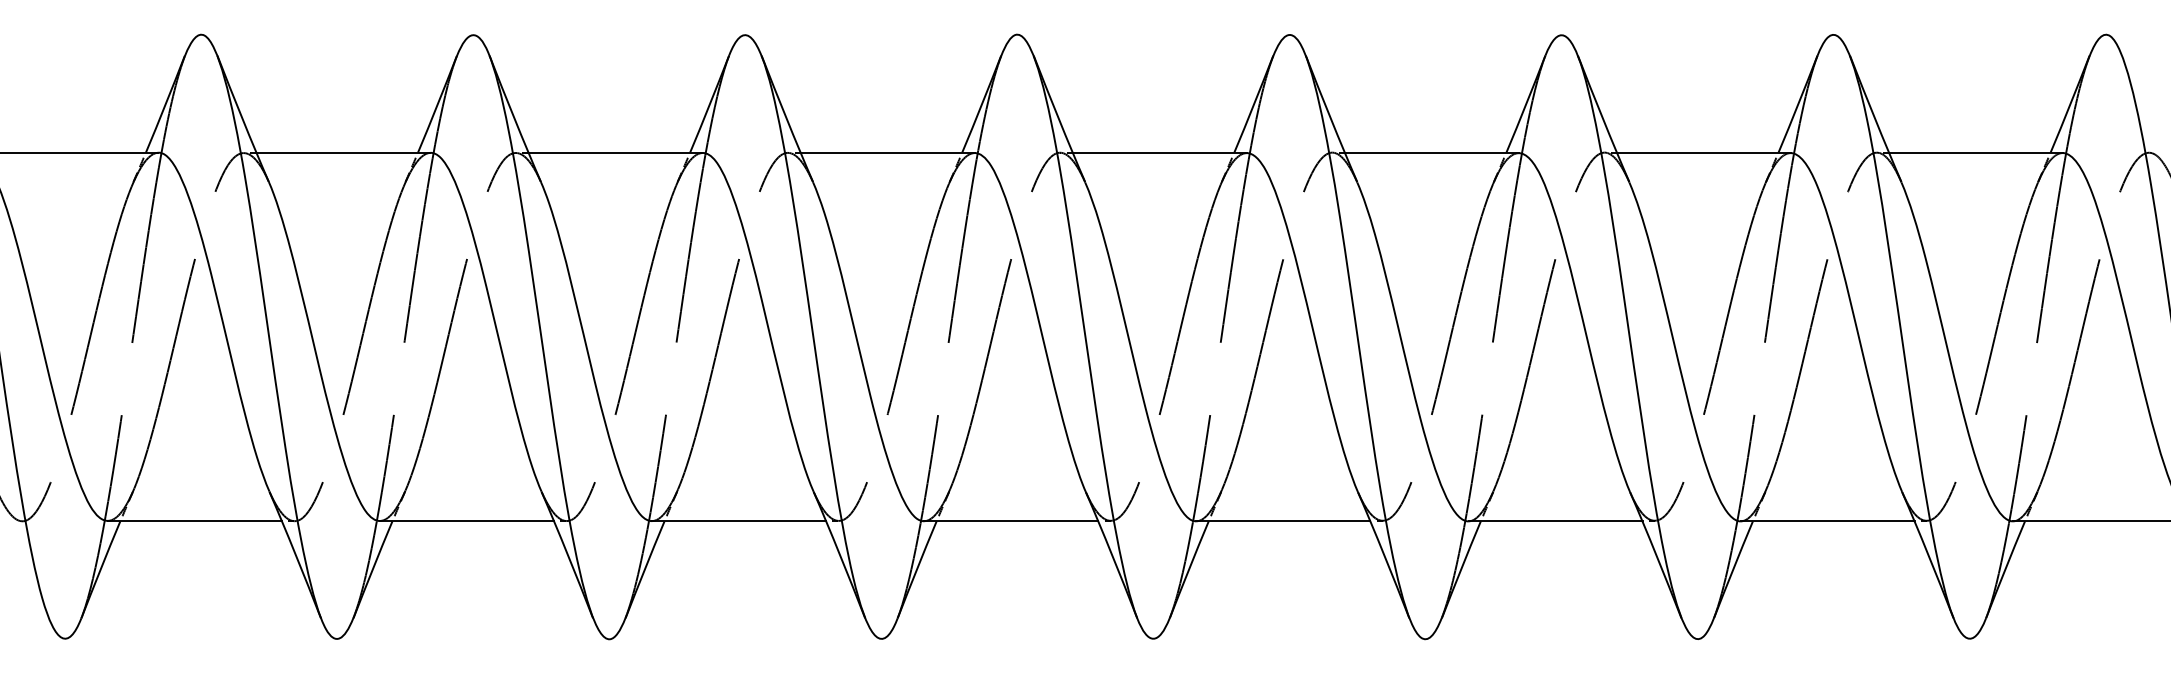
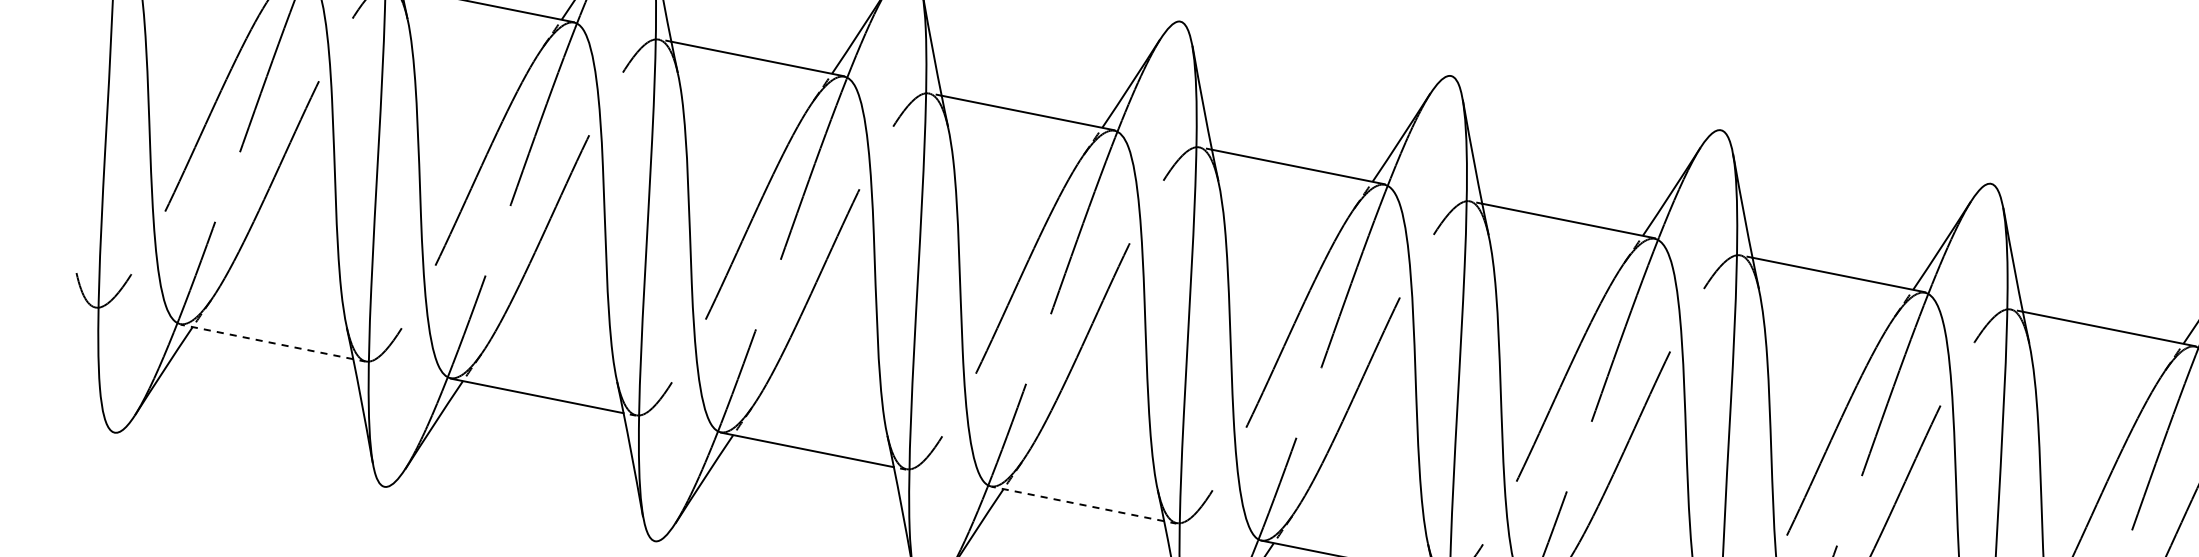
line: (195, 521) -> (267, 342), solid -> dashed
line: (1011, 521) -> (1077, 504), solid -> dashed

